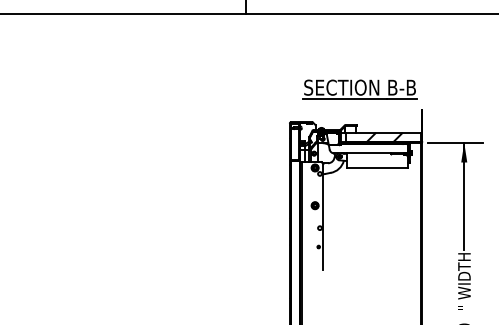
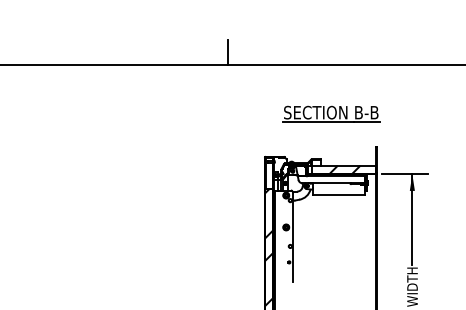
part: (360, 88) -> (331, 113), moved
hatch: (295, 229) -> (269, 247), added

